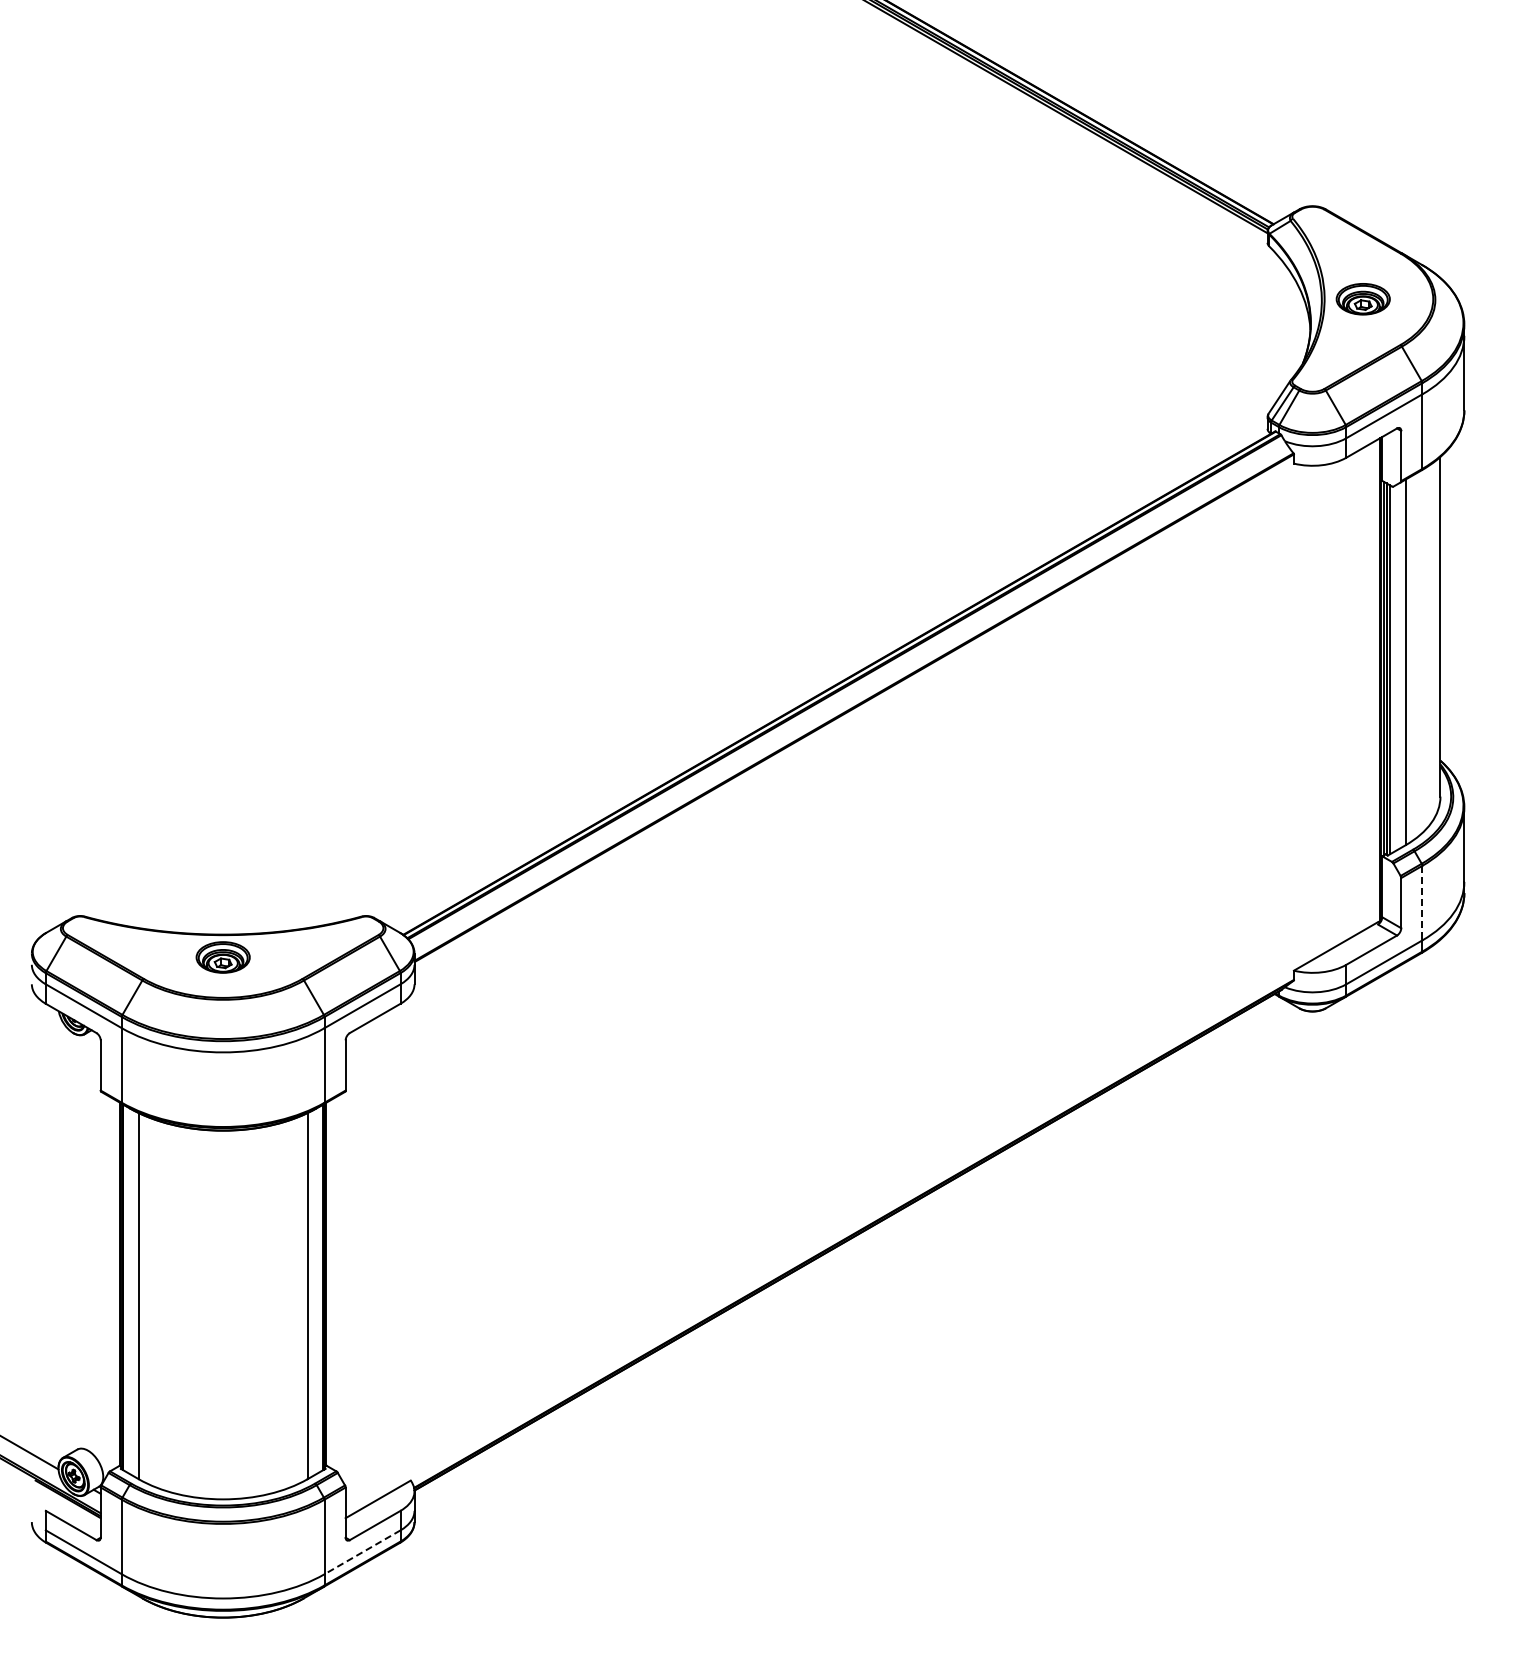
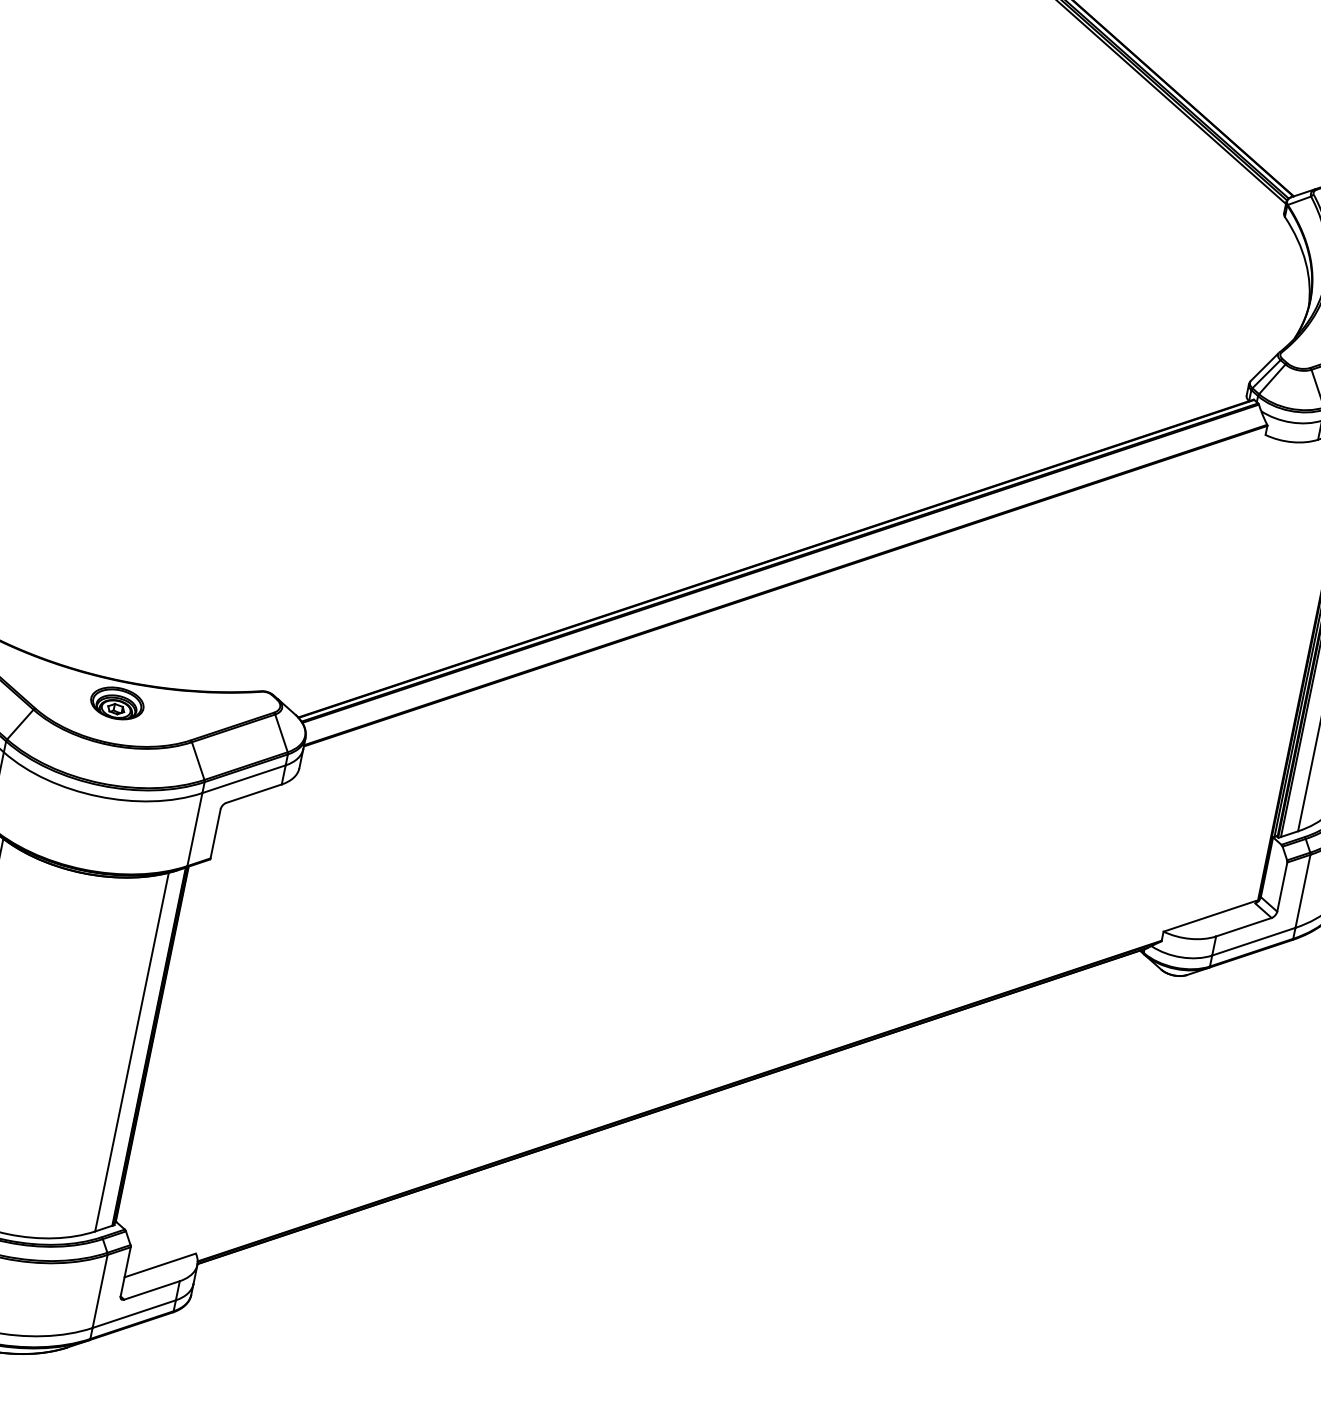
line: (1422, 903) -> (1303, 891), dashed -> solid
line: (362, 1552) -> (134, 1314), dashed -> solid

